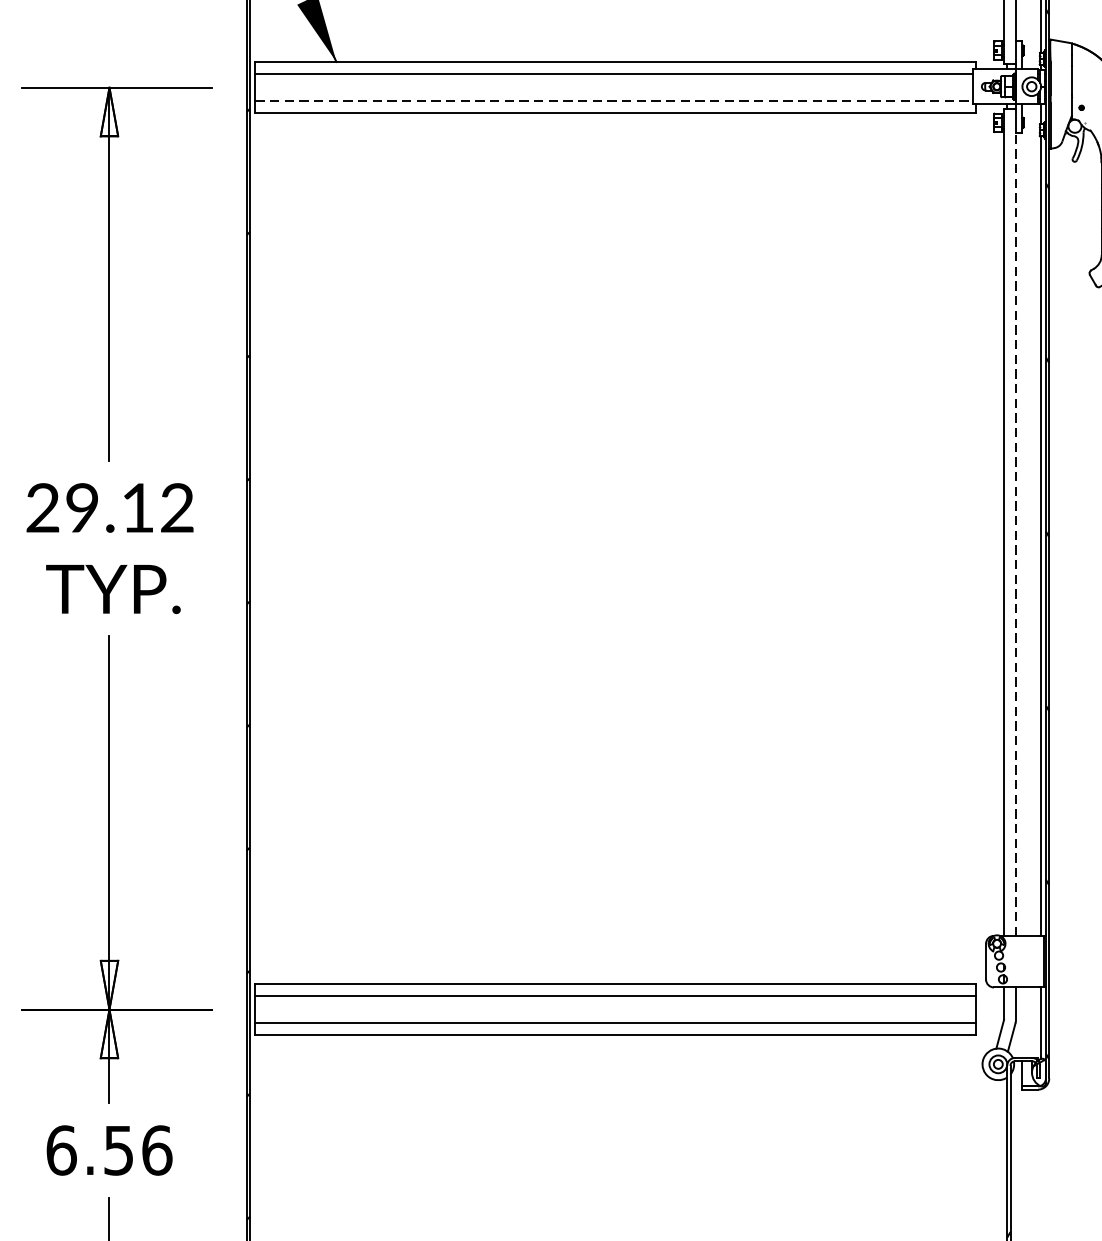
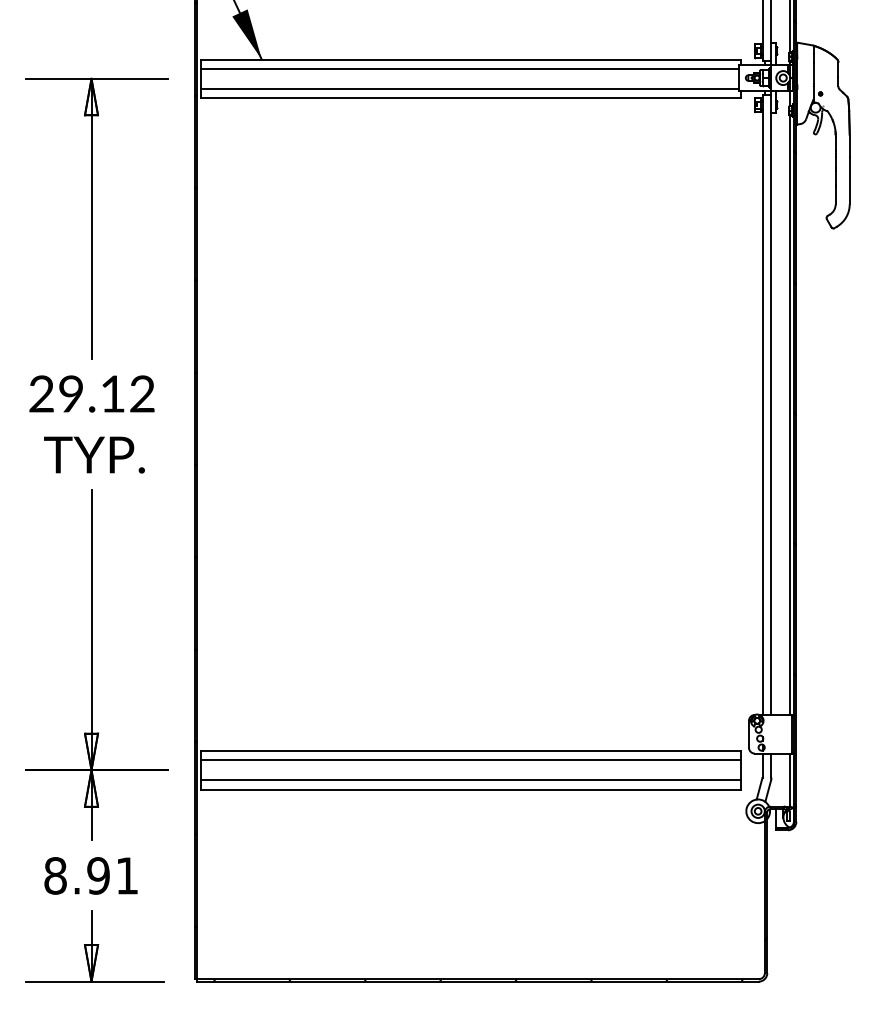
line: (614, 100) -> (470, 88), dashed -> solid
line: (1016, 533) -> (771, 413), dashed -> solid
text: (109, 1149) -> (91, 875), 6.56 -> 8.91

